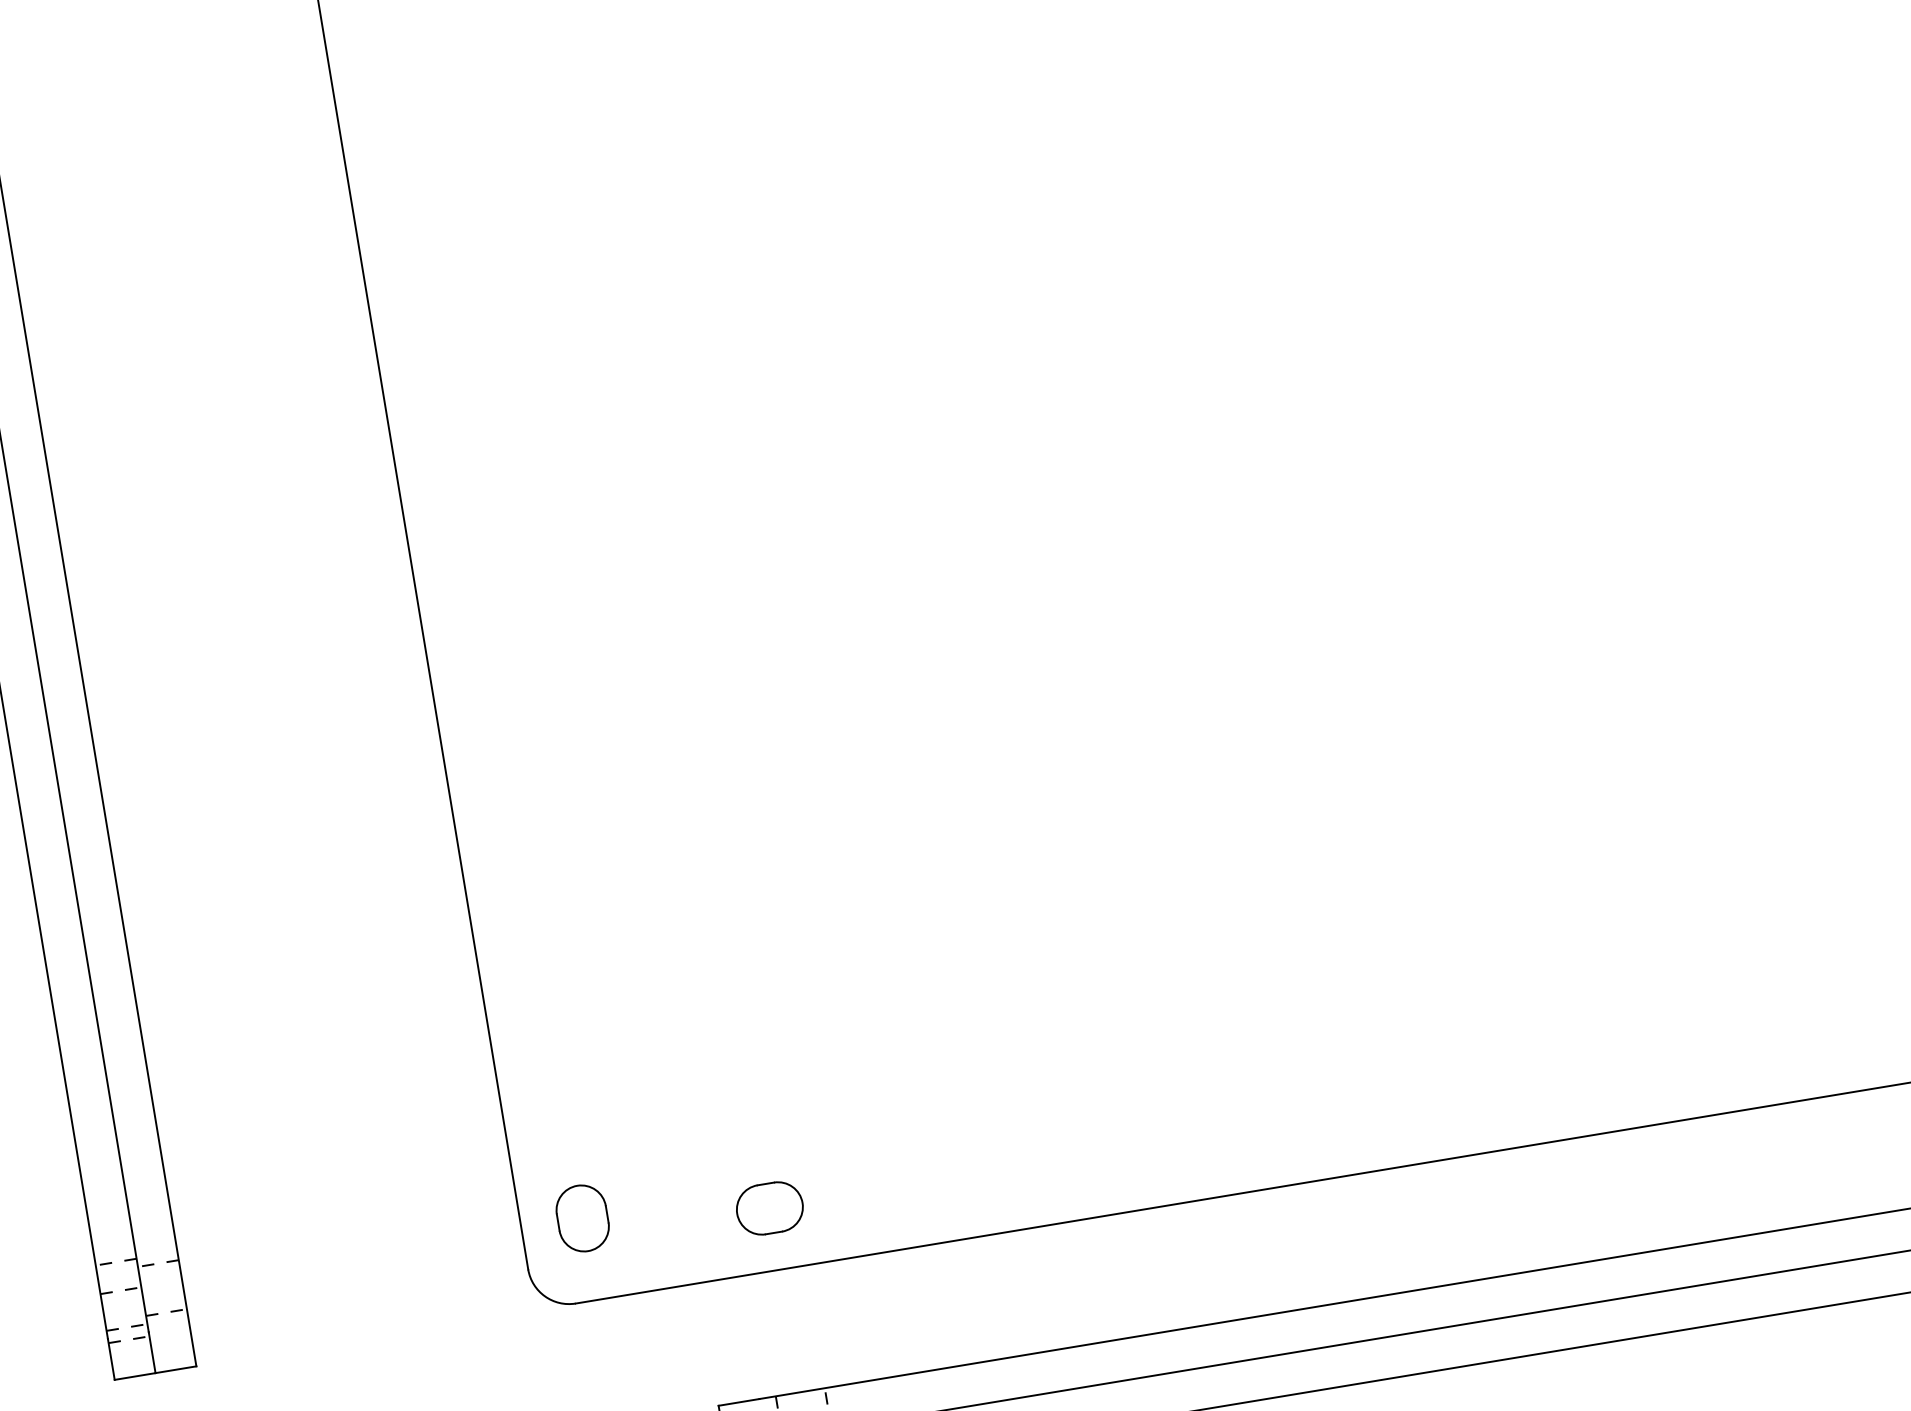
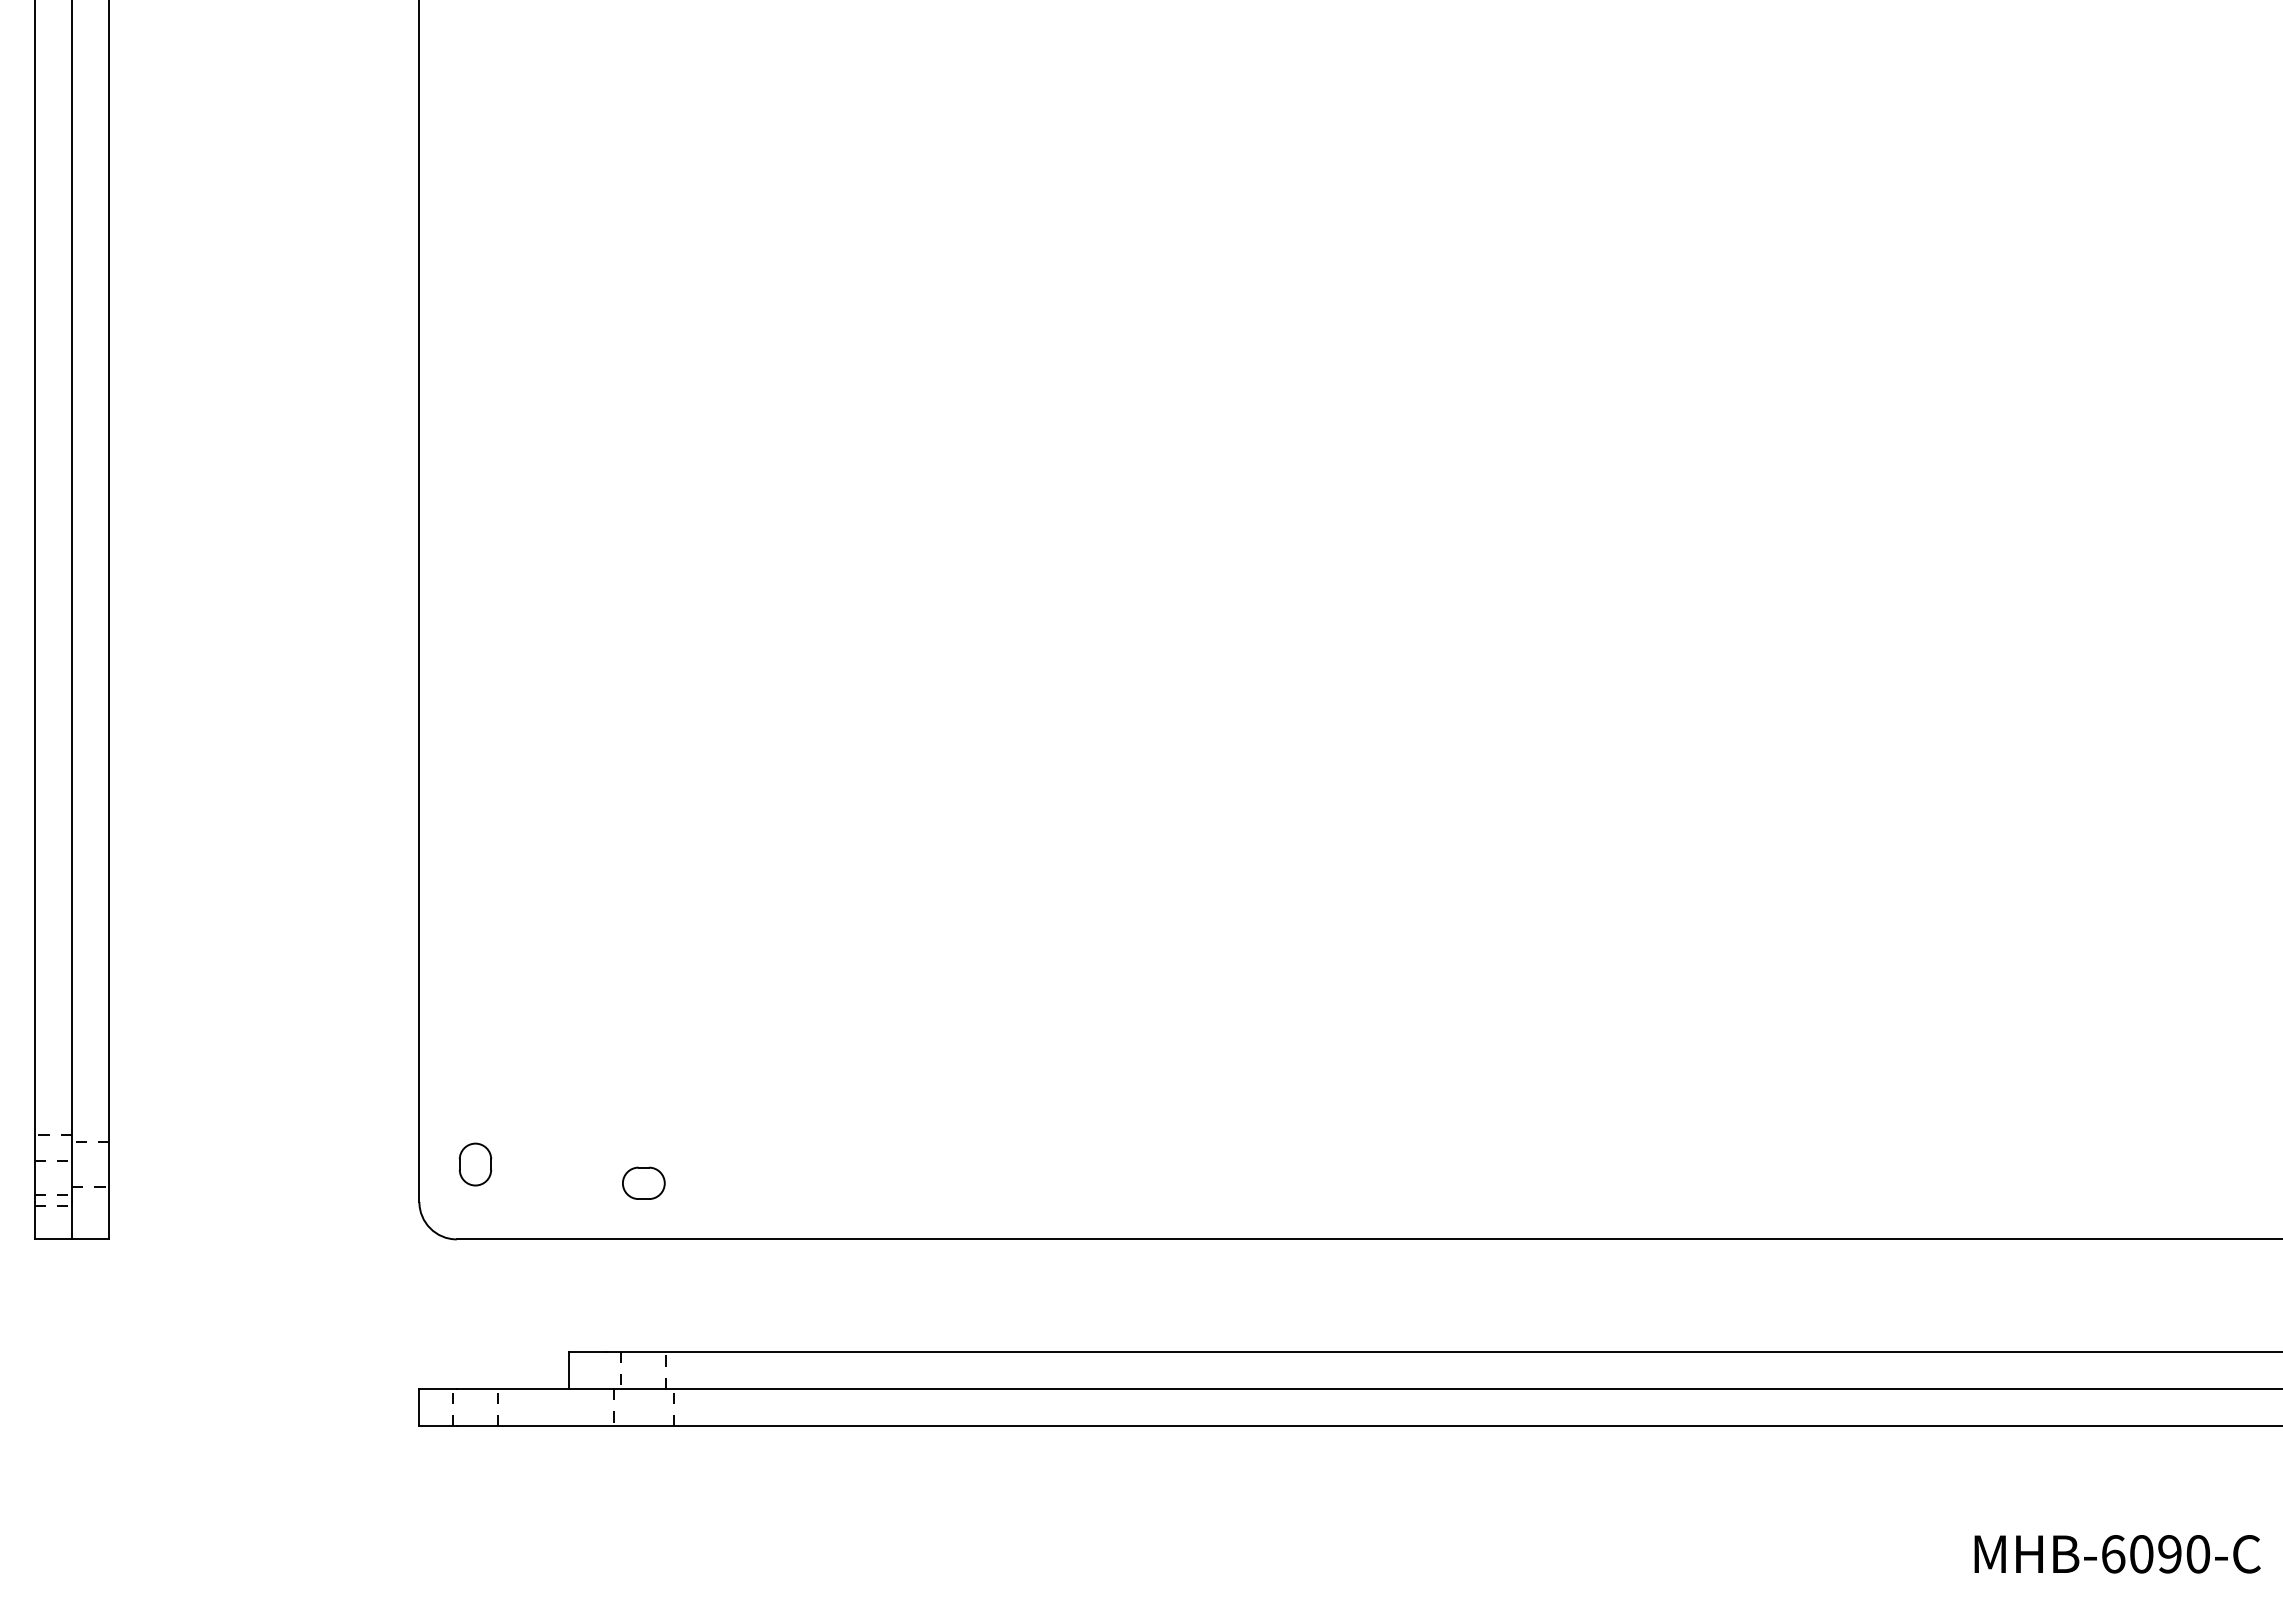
part: (769, 1208) -> (643, 1183), size x0.7
part: (582, 1218) -> (475, 1164), size x0.7

